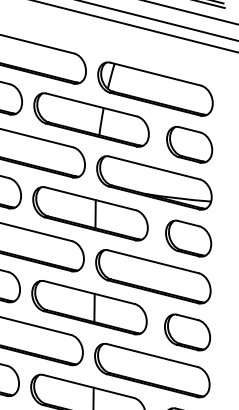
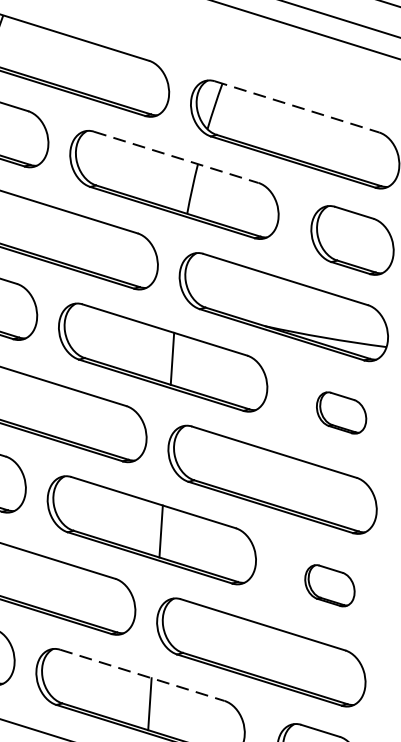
line: (155, 74) -> (296, 107), solid -> dashed
line: (91, 105) -> (175, 158), solid -> dashed
part: (188, 238) -> (341, 412), size x0.6
part: (187, 332) -> (329, 585), size x0.6
line: (88, 386) -> (142, 675), solid -> dashed

